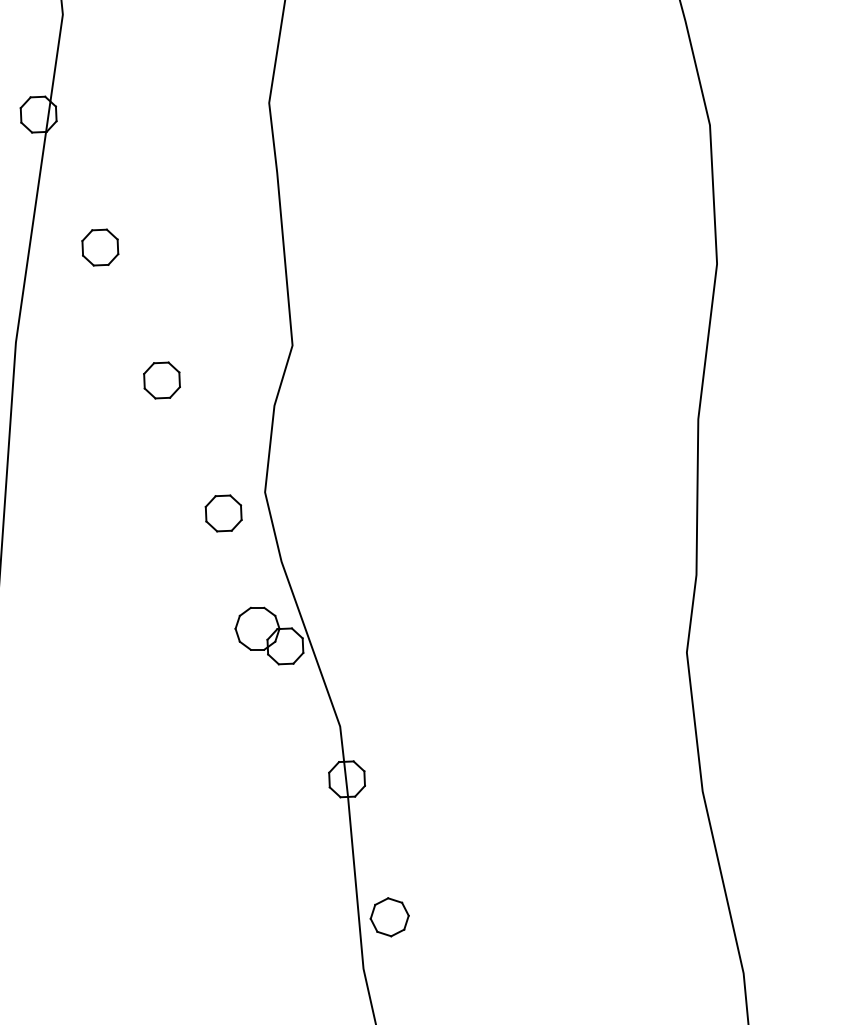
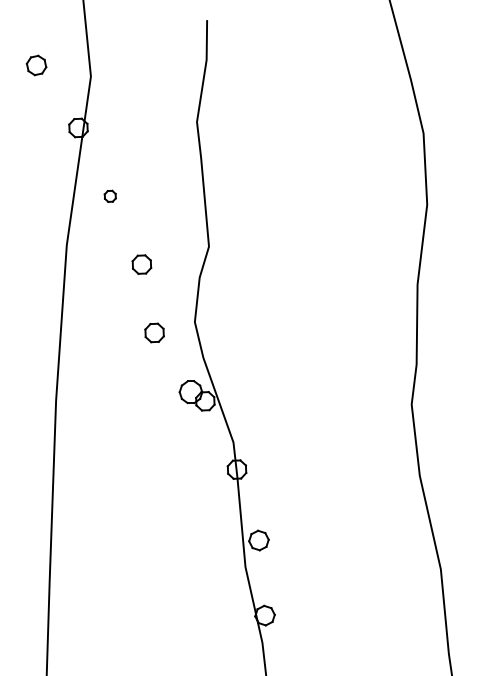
part: (100, 247) -> (110, 196), size x0.6
part: (223, 512) -> (154, 332), moved

